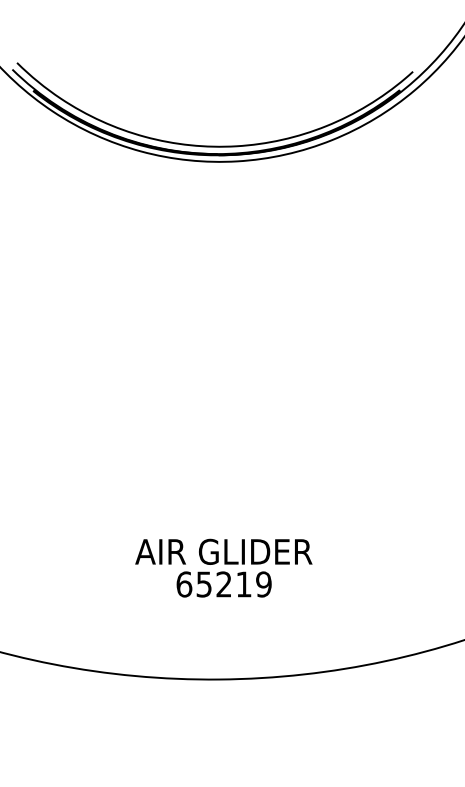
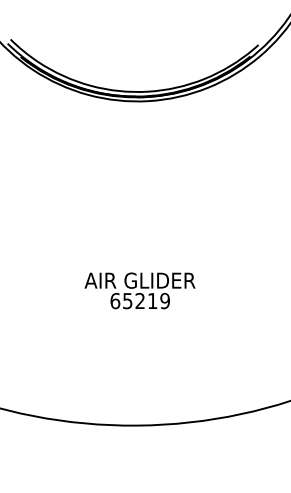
text: (222, 567) -> (139, 290), moved

